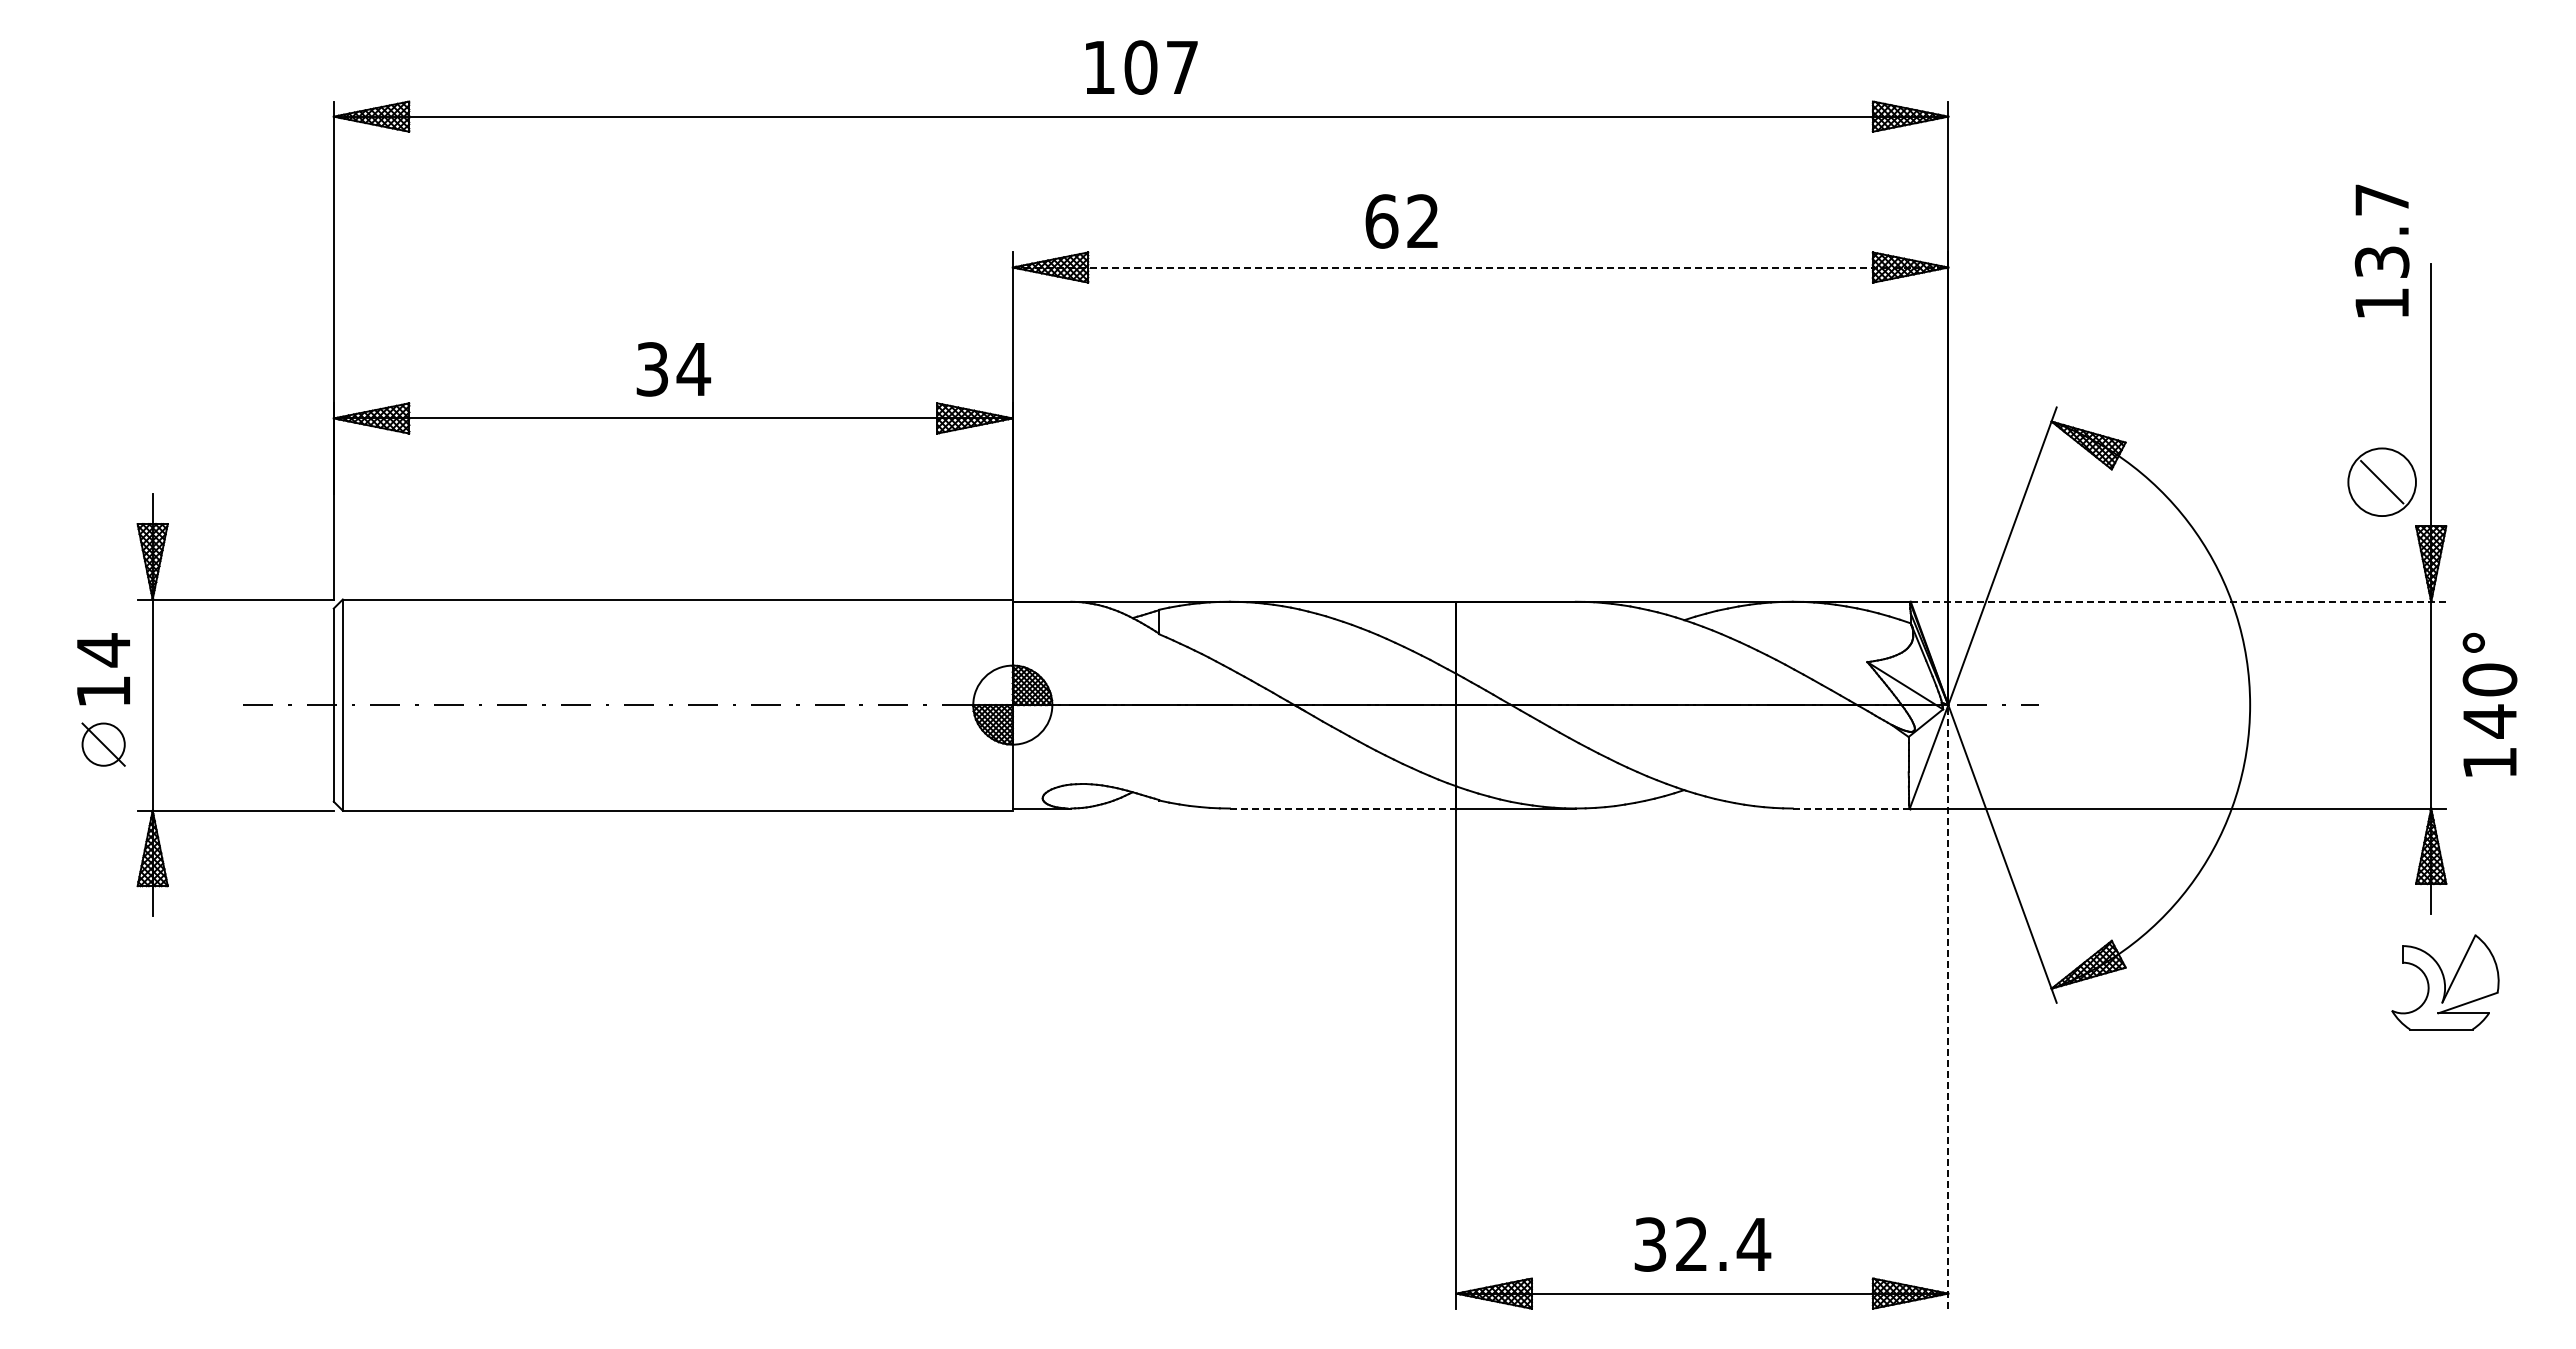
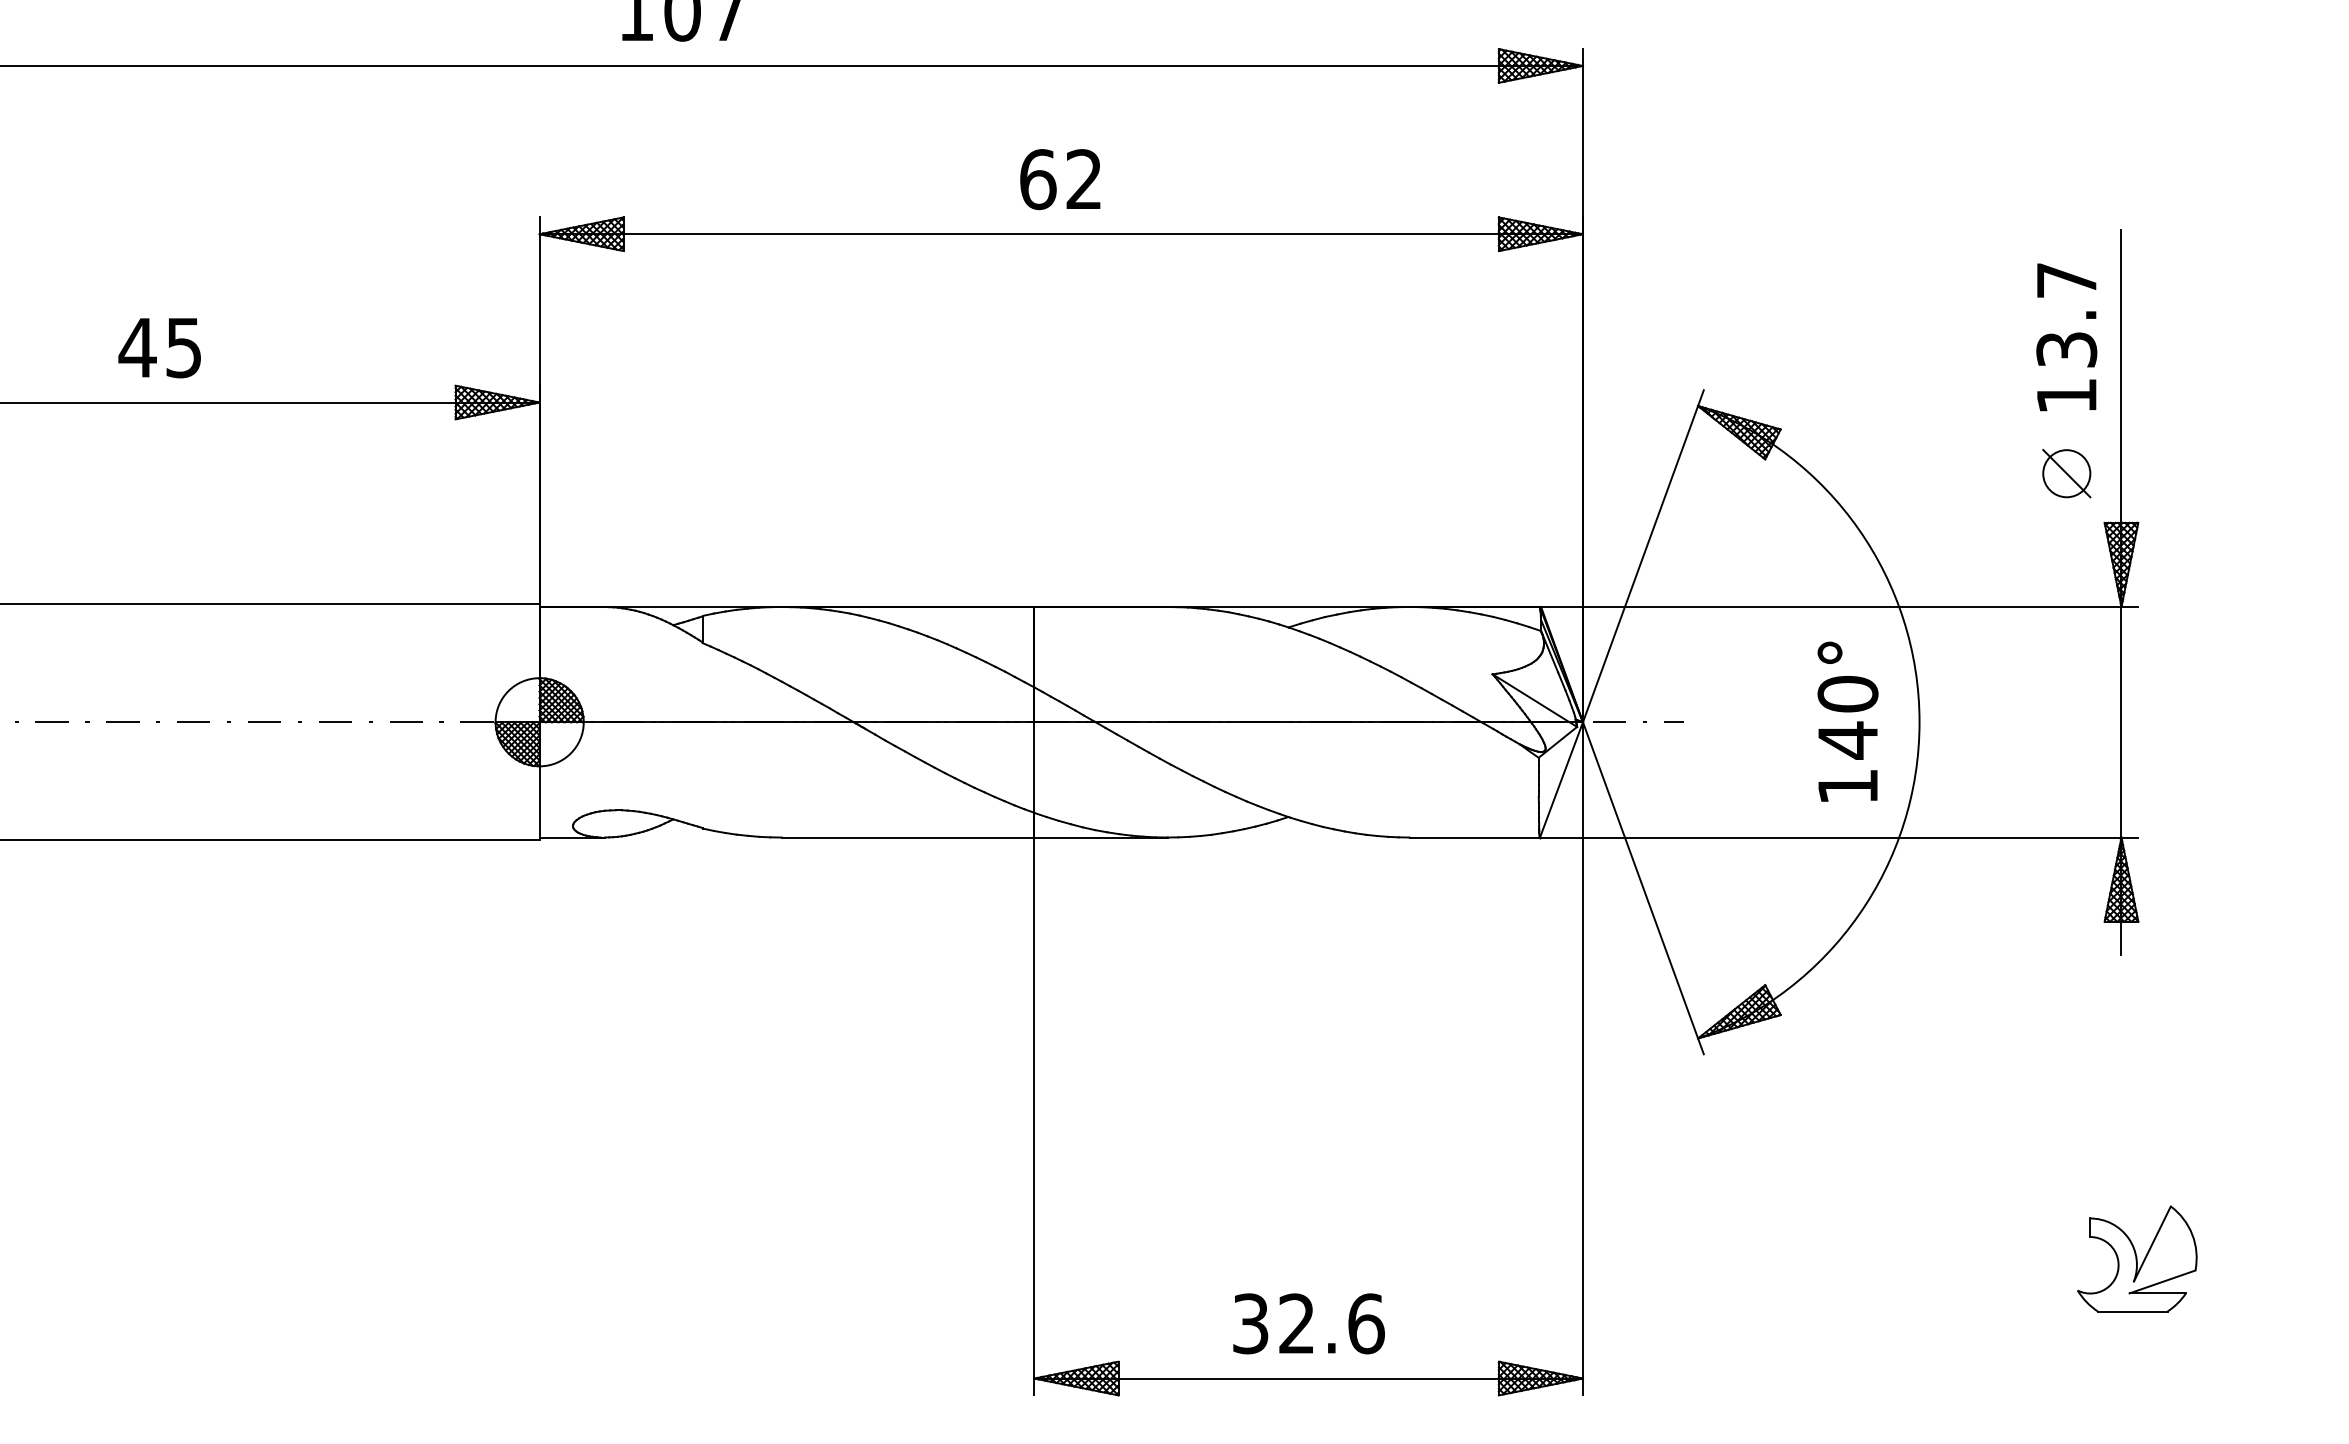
text: (1401, 221) -> (1060, 179), moved
text: (2381, 250) -> (2066, 336), moved
line: (1480, 267) -> (1061, 234), dashed -> solid
text: (673, 369) -> (161, 347), 34 -> 45
circle: (2382, 482) -> (2067, 473), size x0.62
line: (2178, 601) -> (1839, 606), dashed -> solid
text: (2489, 704) -> (1847, 721), moved
line: (1343, 808) -> (908, 837), dashed -> solid
line: (1851, 808) -> (1474, 837), dashed -> solid
part: (2445, 982) -> (2137, 1259), moved
line: (1948, 1006) -> (1583, 1058), dashed -> solid
text: (1753, 1244) -> (1365, 1323), 32.4 -> 32.6

